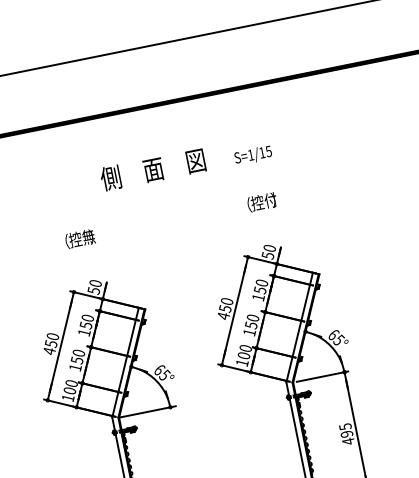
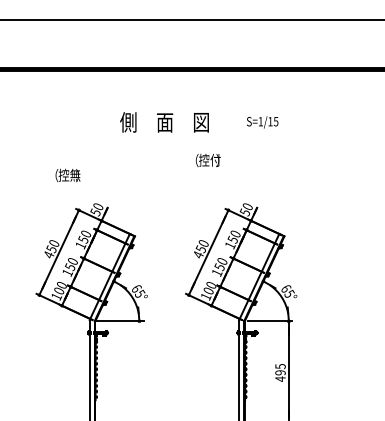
text: (253, 155) -> (262, 122), moved
text: (262, 202) -> (208, 160), moved
text: (79, 239) -> (67, 175), moved

